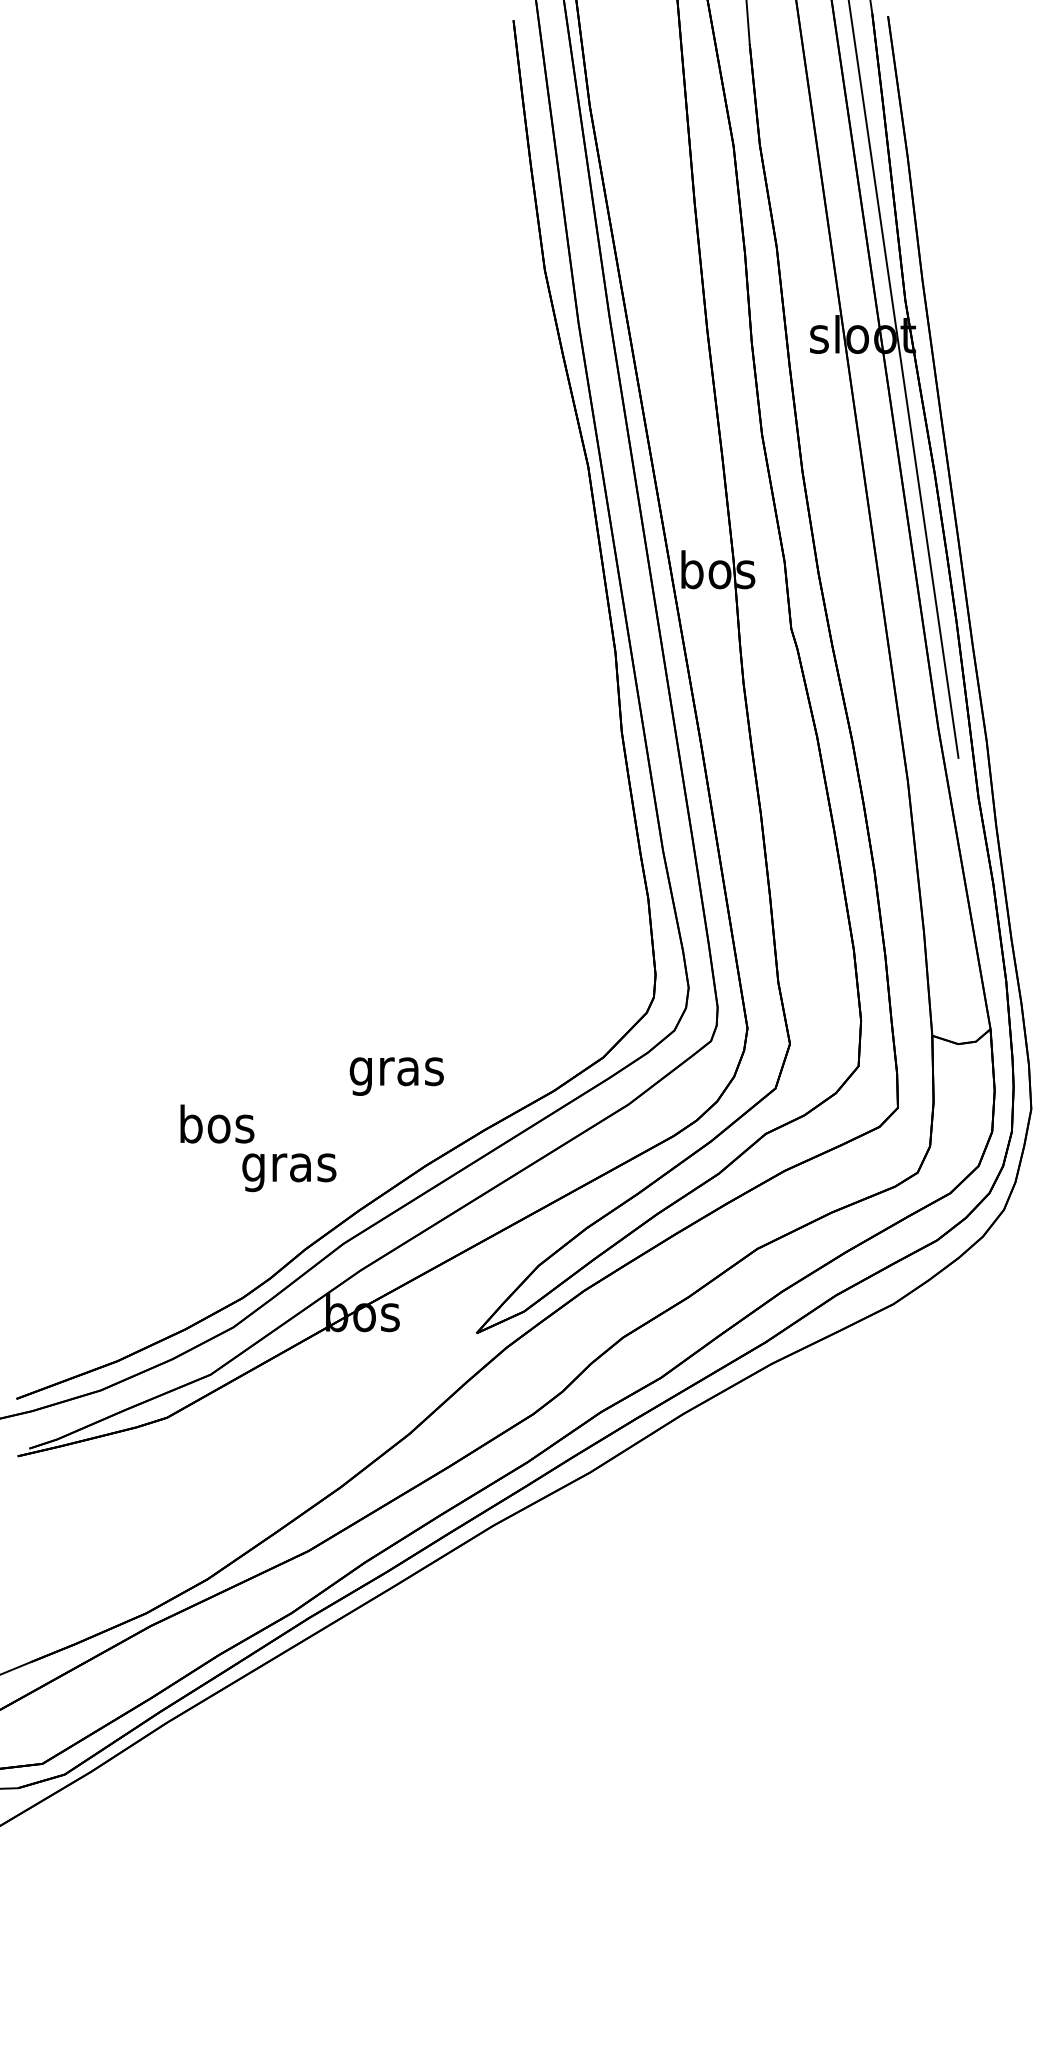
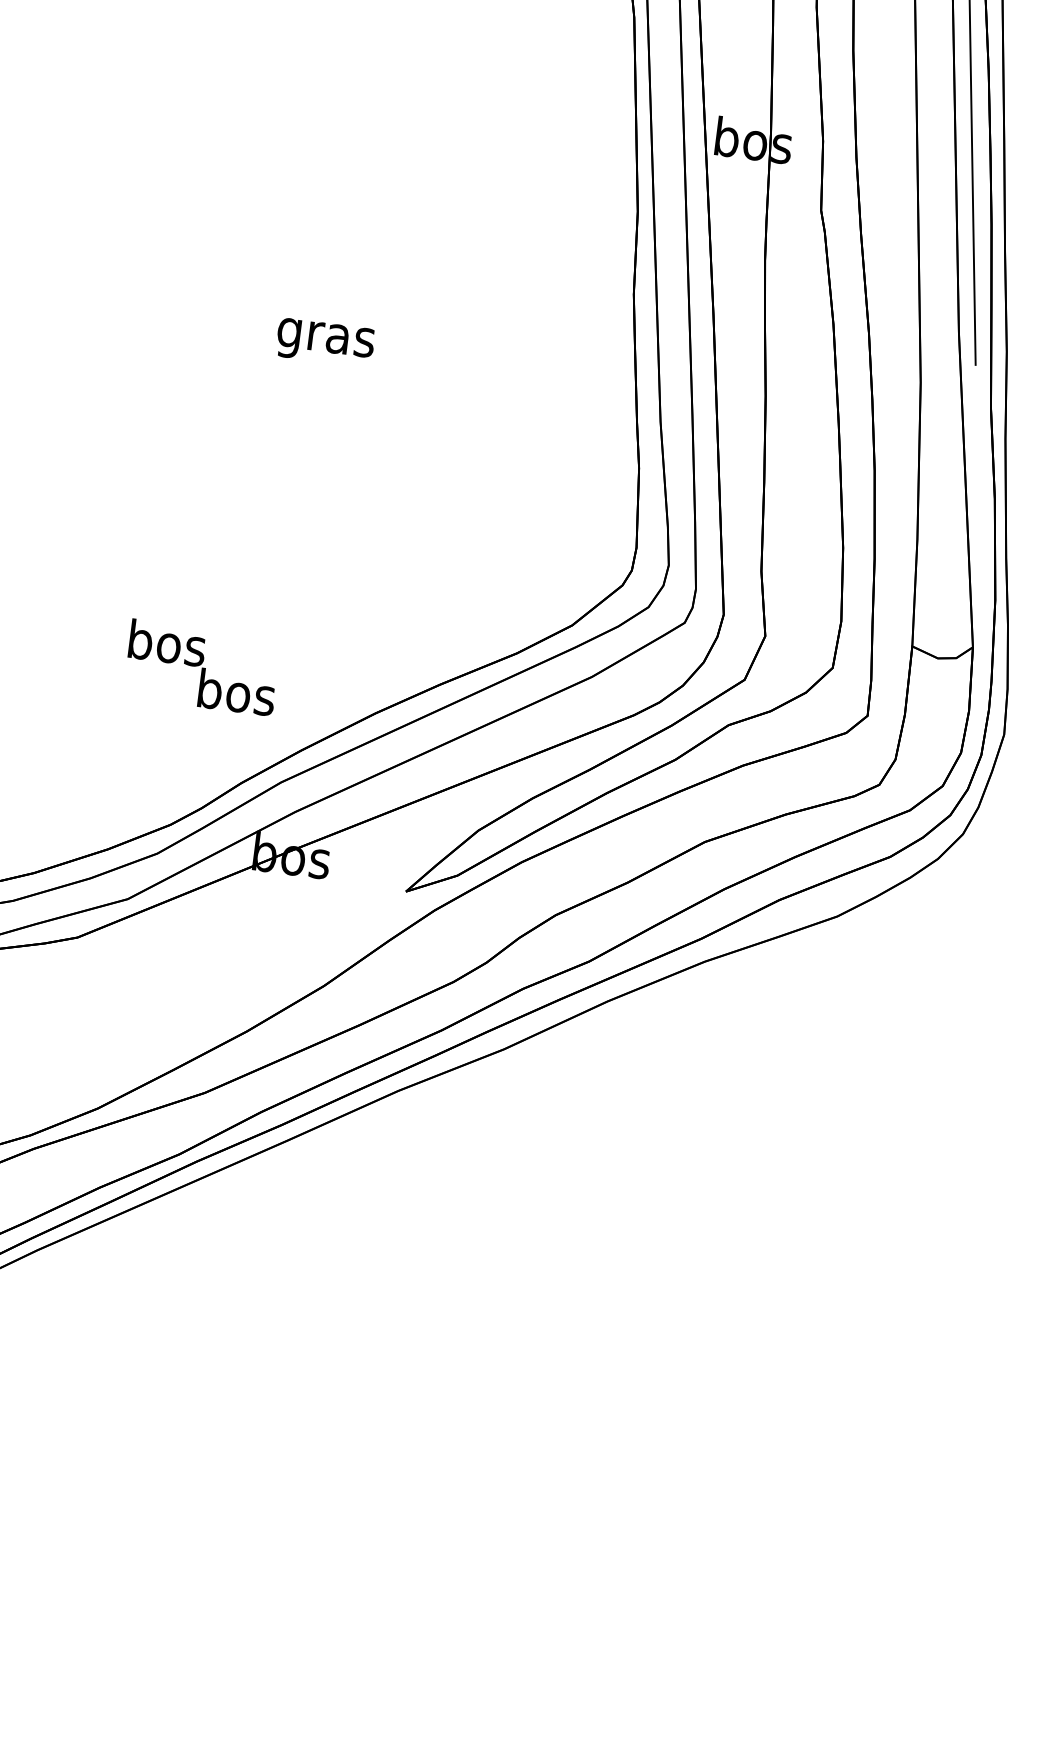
text: (396, 1076) -> (325, 342), moved
text: (289, 1167) -> (235, 697), gras -> bos

